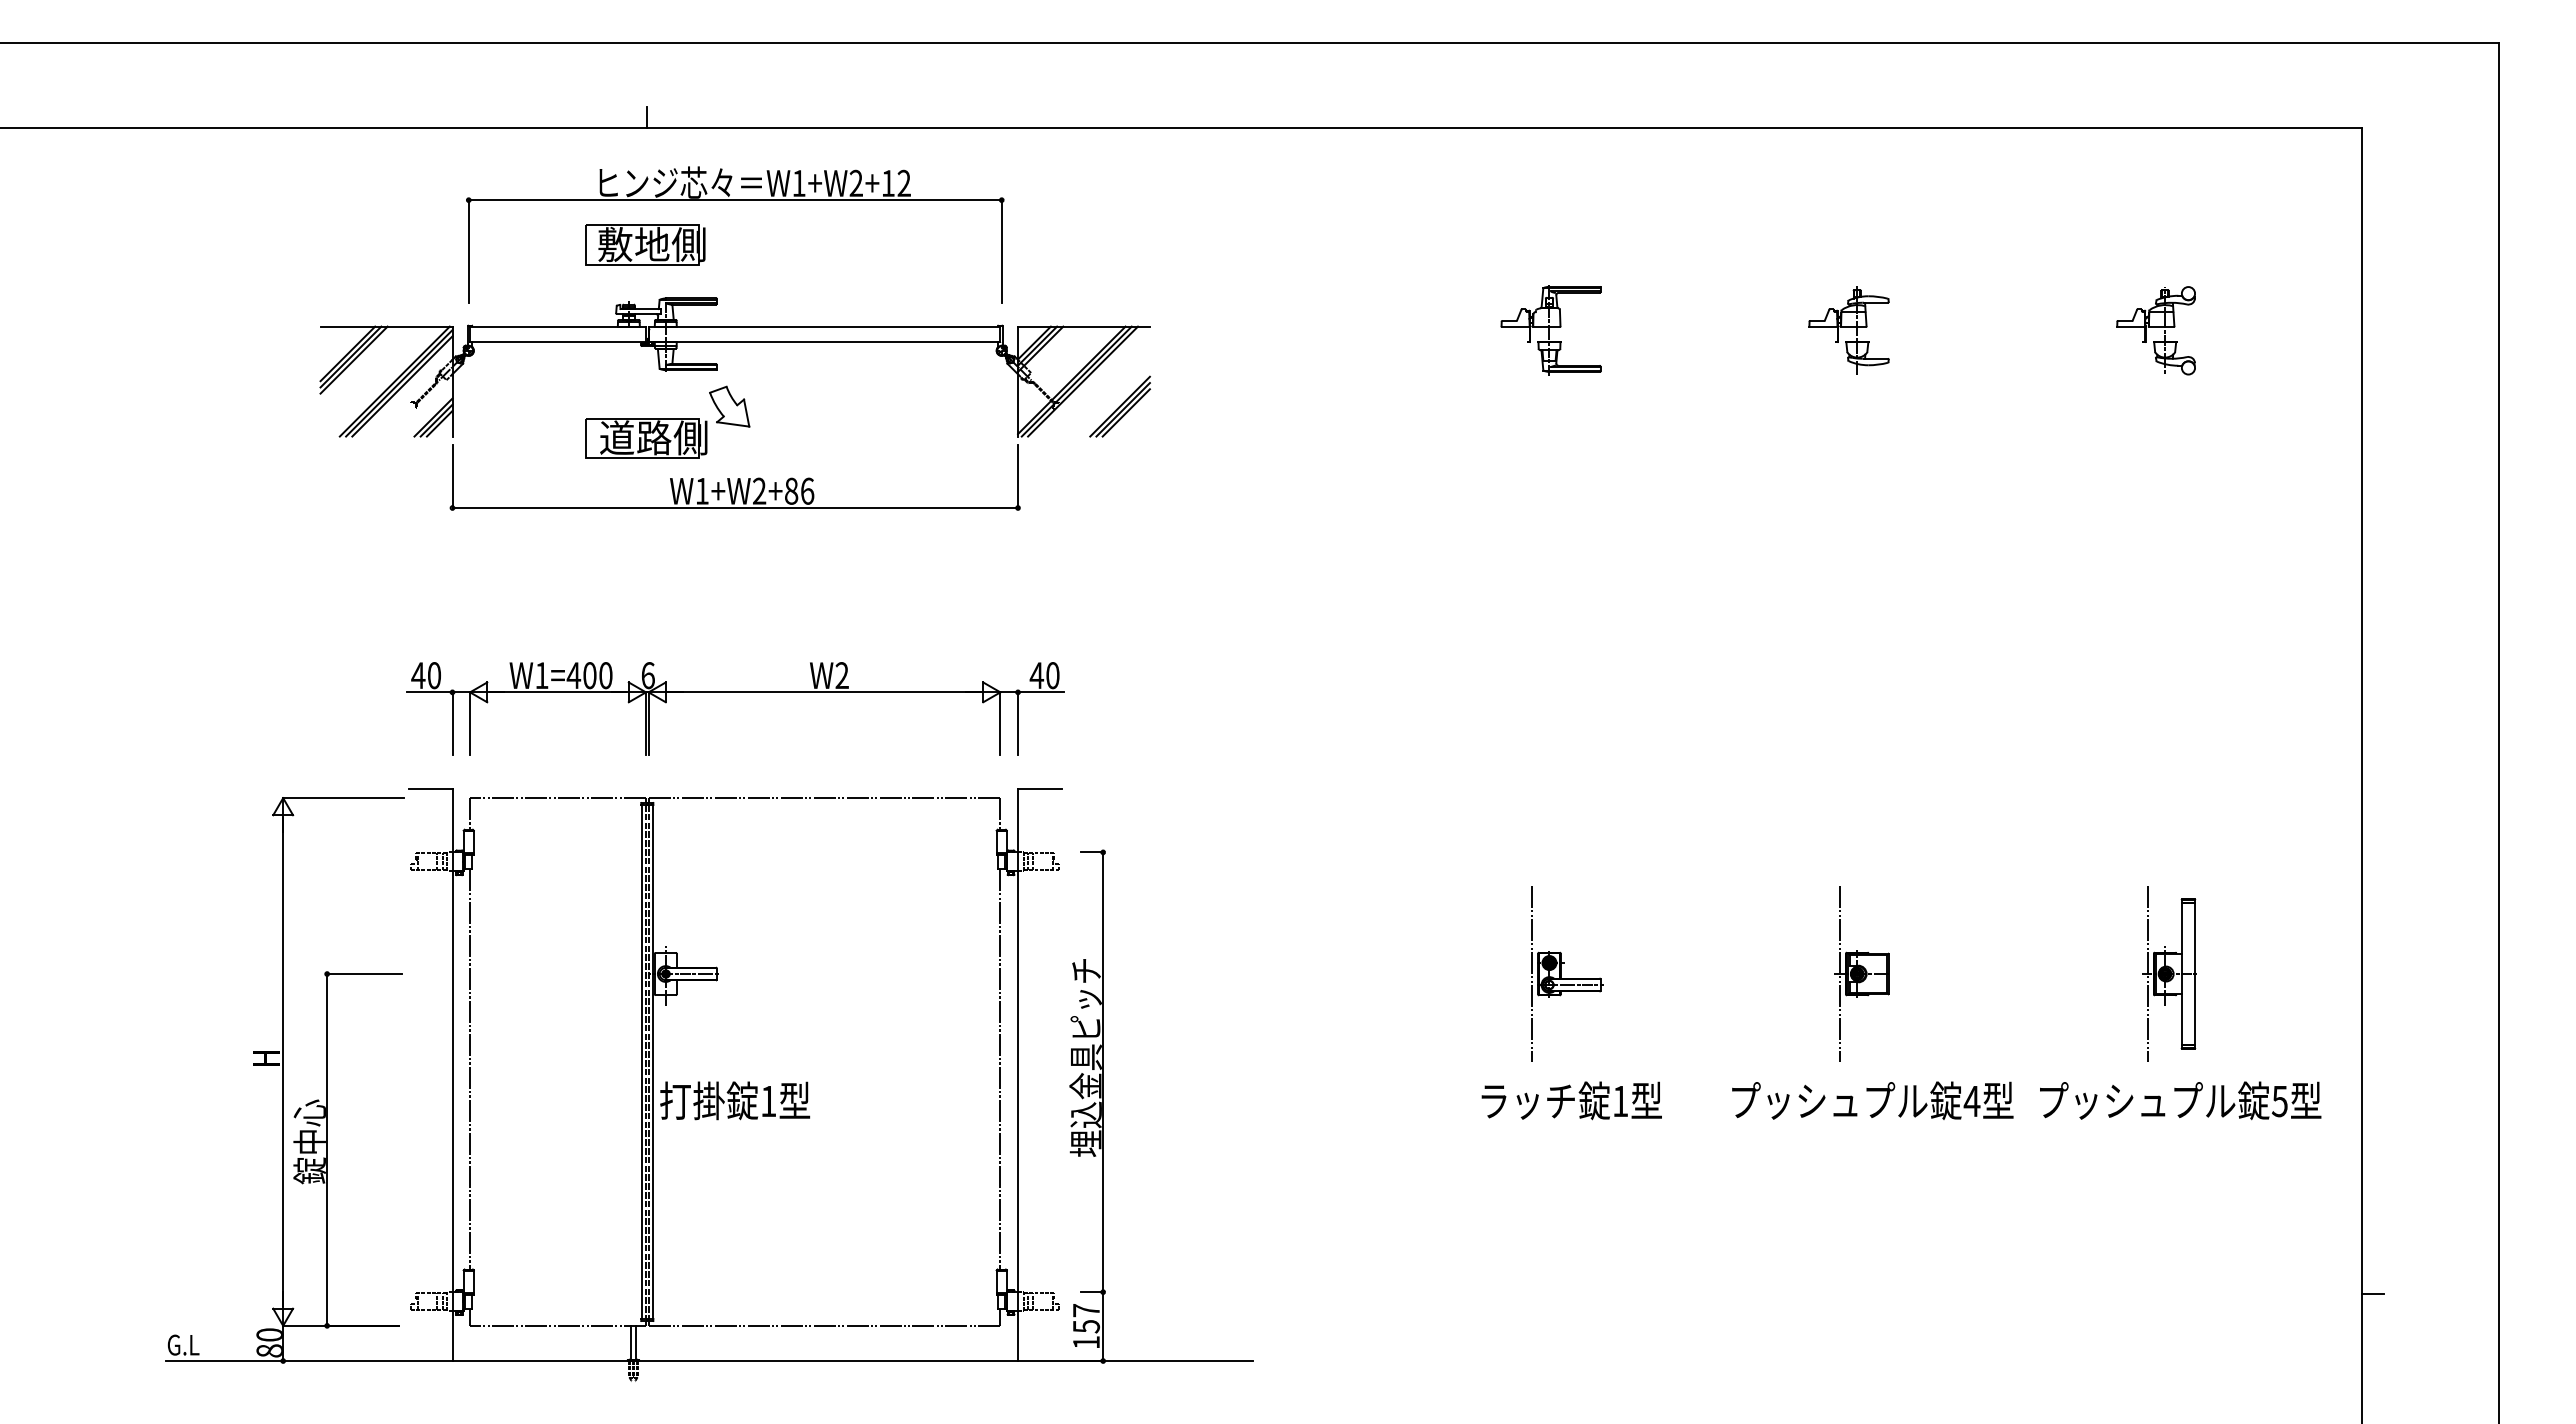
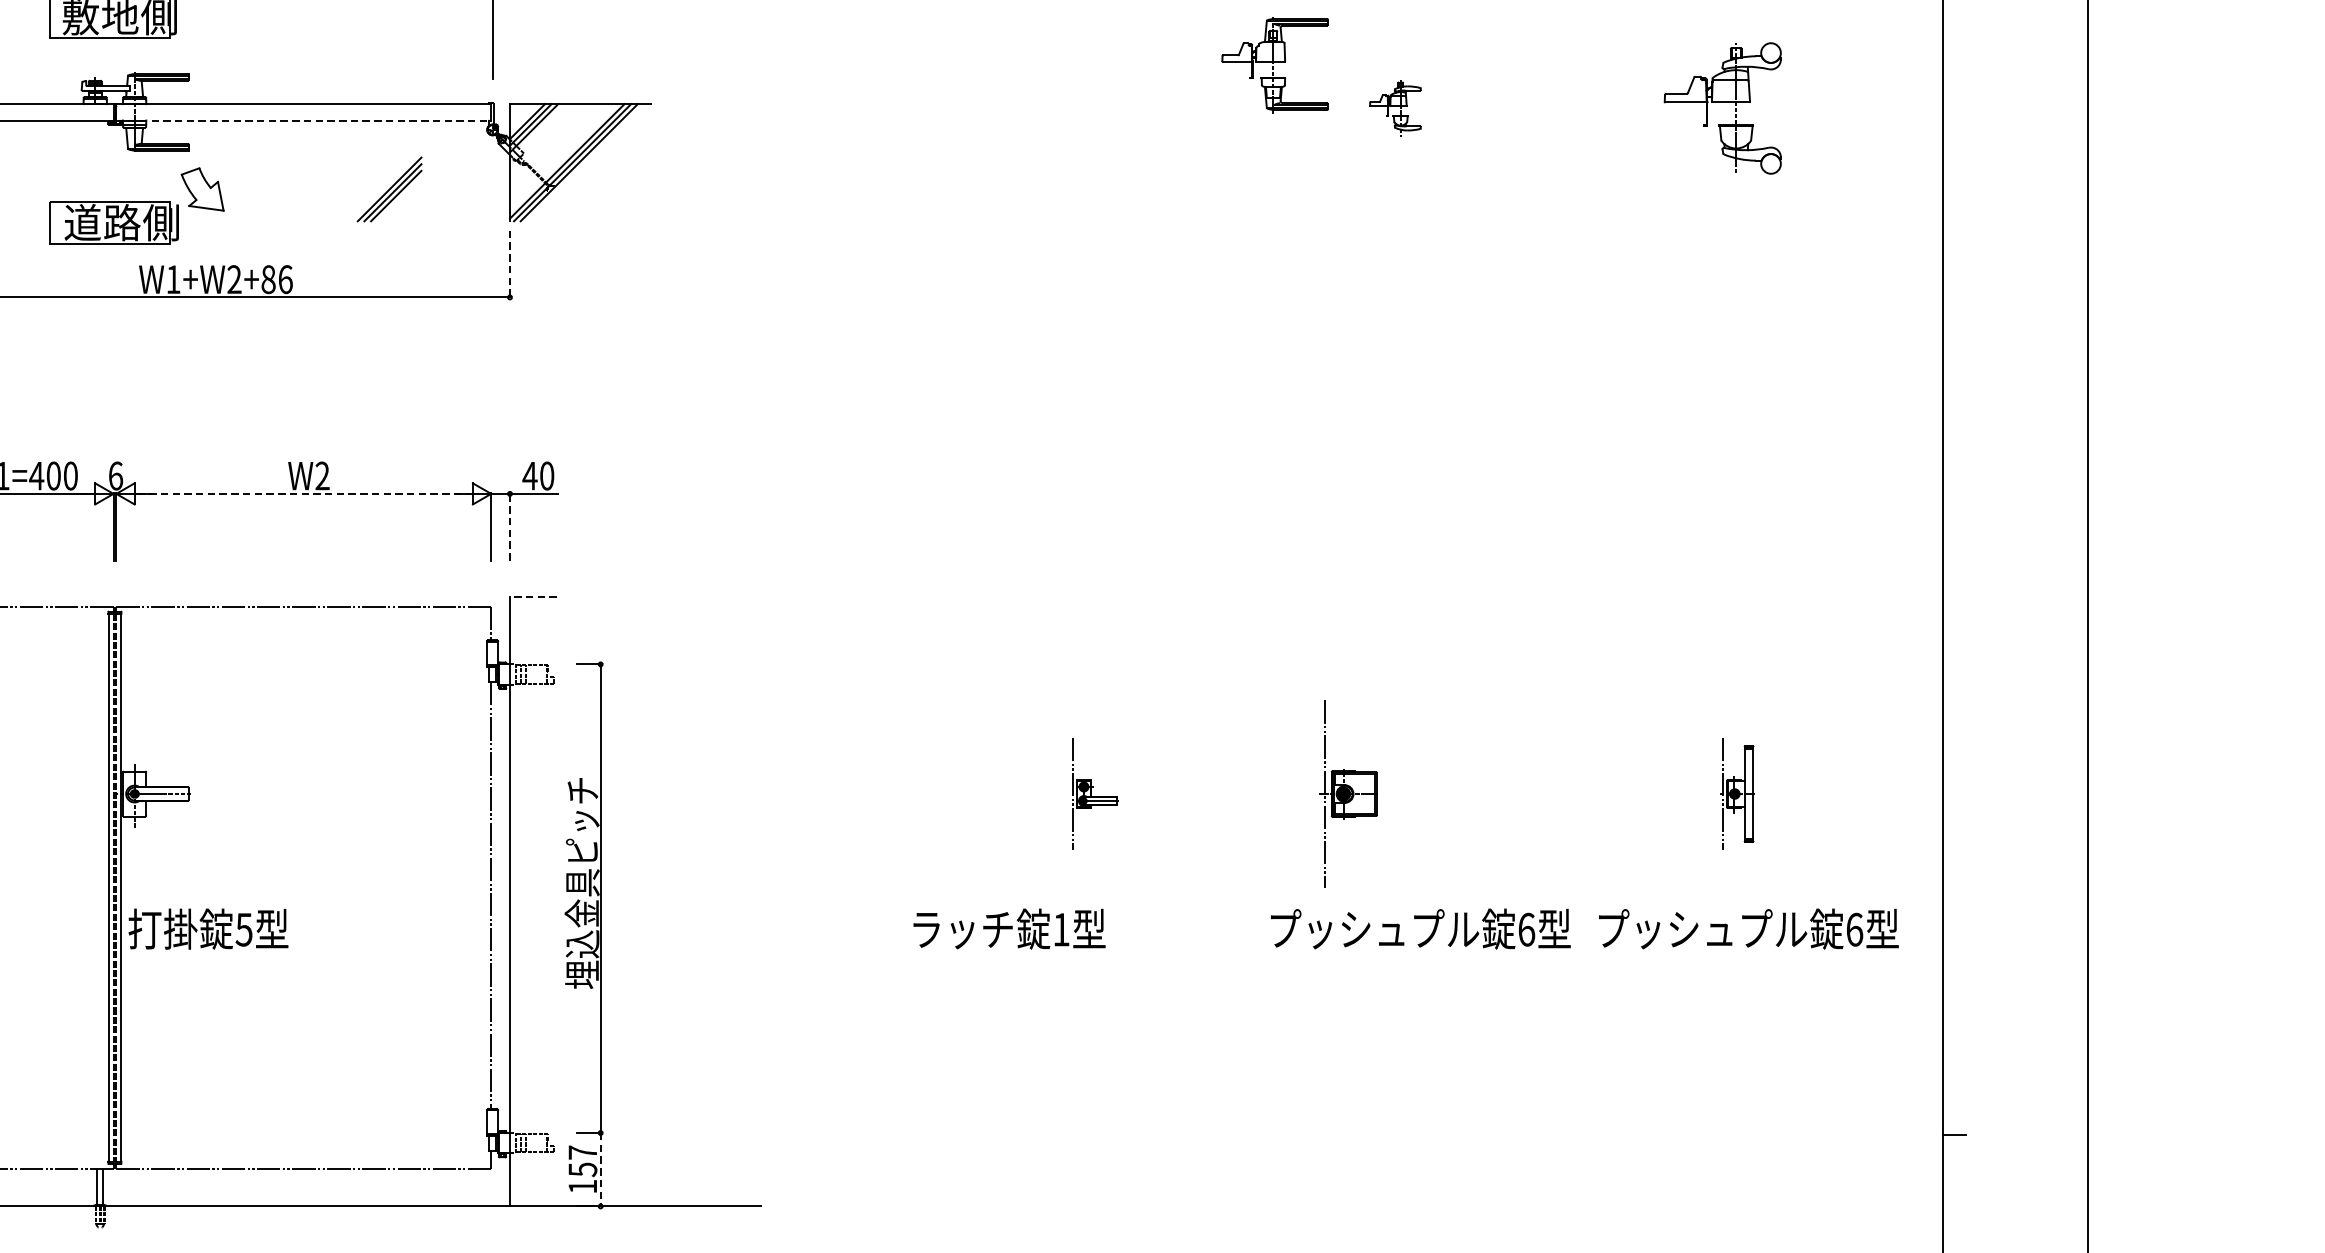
part: (1550, 330) -> (1274, 65), moved
part: (1848, 330) -> (1394, 108), size x0.6
part: (2155, 330) -> (1722, 108), size x1.4
line: (824, 342) -> (303, 121), solid -> dashed
part: (1119, 406) -> (388, 189), moved
line: (1018, 476) -> (510, 263), solid -> dashed
line: (825, 692) -> (304, 494), solid -> dashed
line: (1018, 723) -> (510, 527), solid -> dashed
line: (1040, 789) -> (533, 597), solid -> dashed
part: (1567, 973) -> (1095, 793), size x0.6
part: (1861, 973) -> (1348, 793), moved
part: (2169, 973) -> (1736, 793), size x0.6
text: (1571, 1100) -> (1009, 928), moved
text: (768, 1101) -> (244, 929), 1 -> 5
text: (1971, 1101) -> (1525, 929), 4 -> 6
text: (2279, 1101) -> (1854, 929), 5 -> 6
line: (1103, 1327) -> (601, 1170), solid -> dashed

